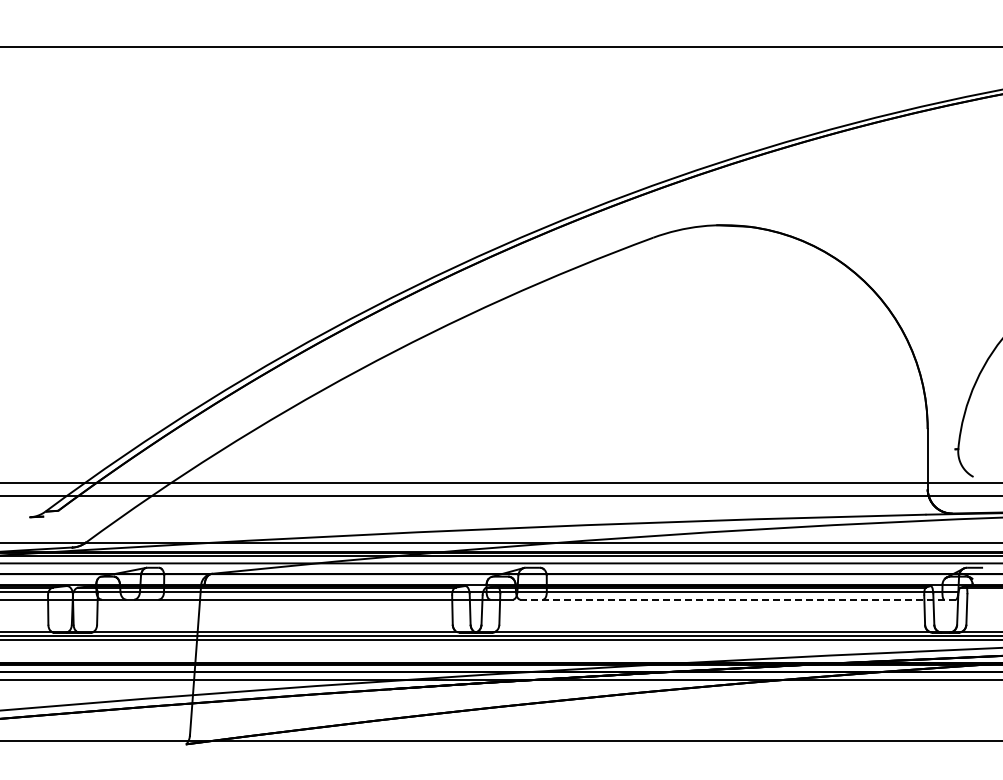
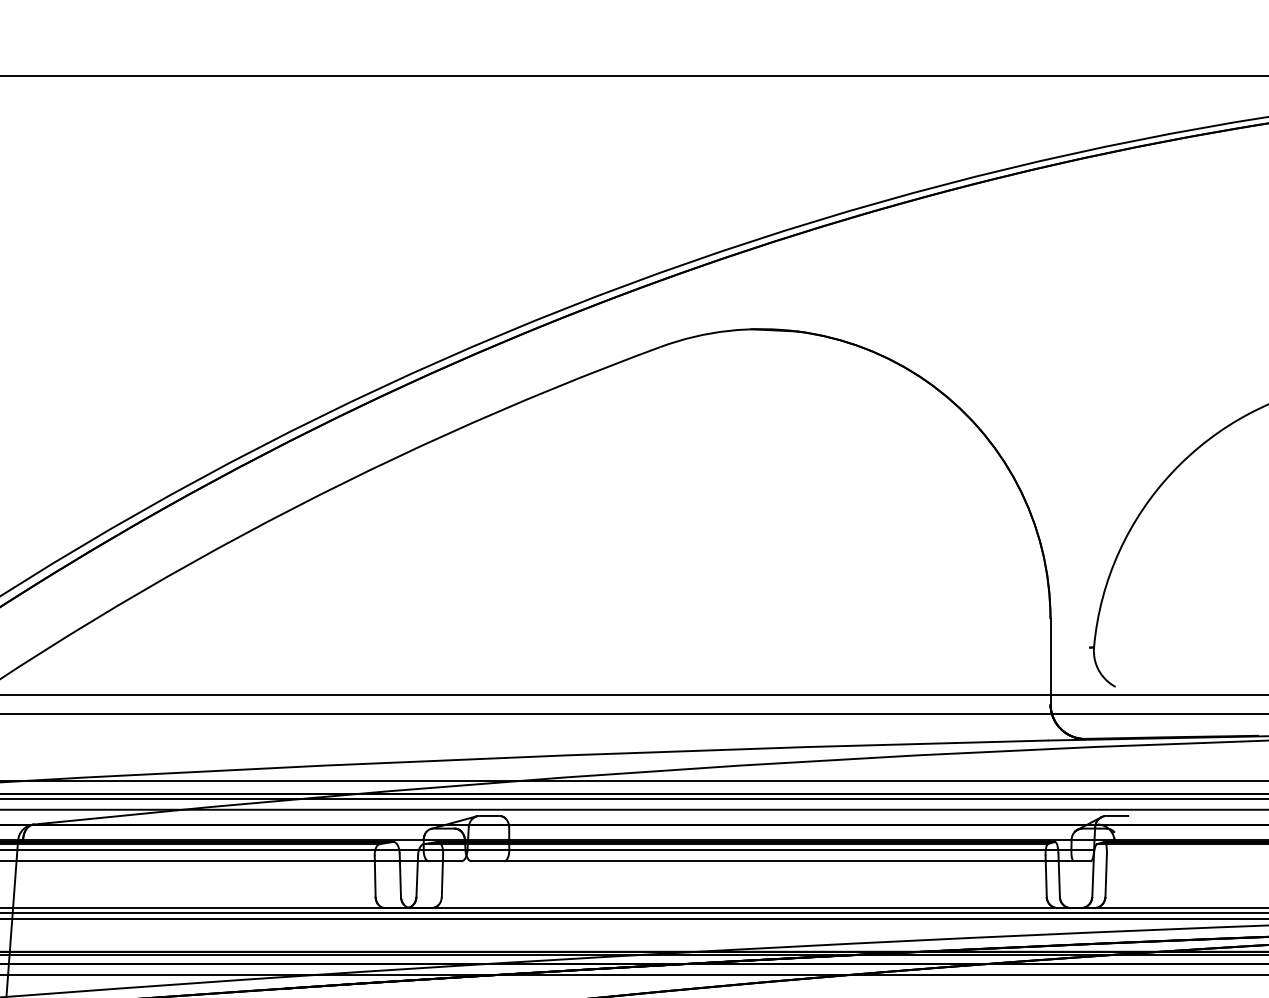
line: (738, 599) -> (781, 861), dashed -> solid

